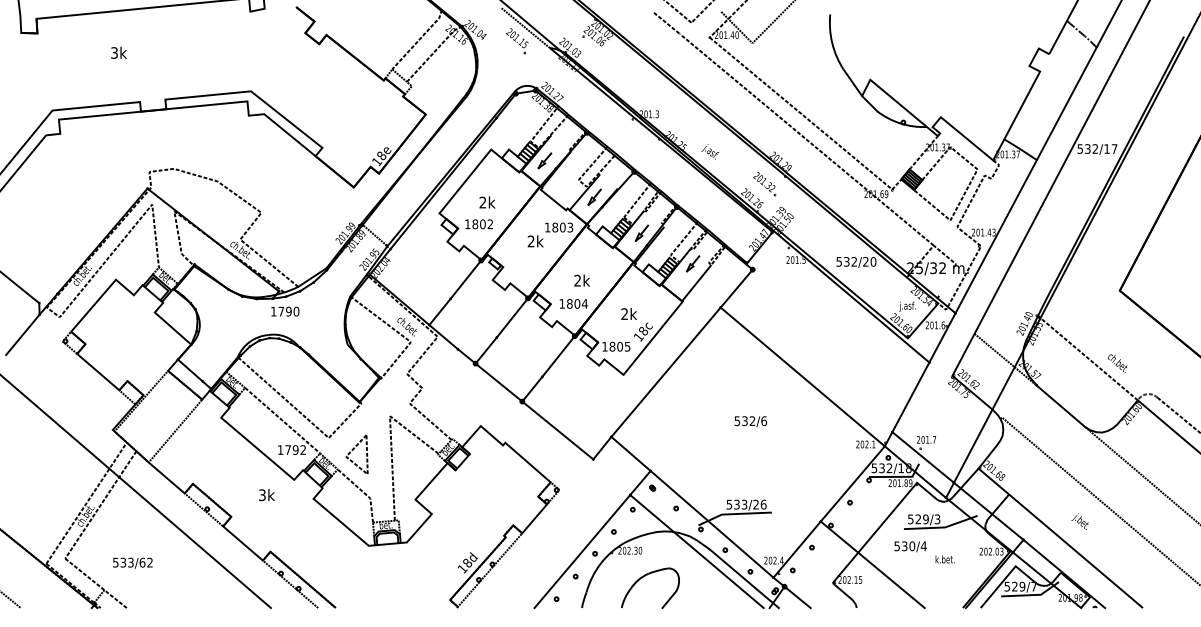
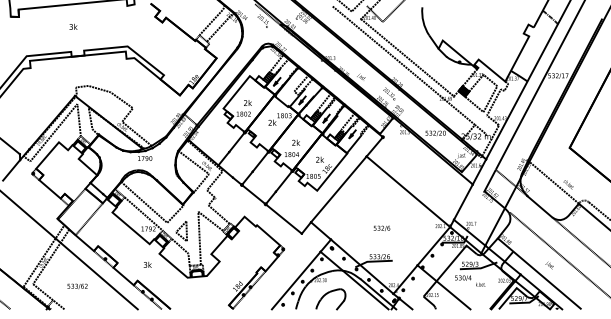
text: (118, 52) -> (73, 26), moved
text: (749, 421) -> (381, 228), moved
text: (266, 494) -> (147, 264), moved
text: (132, 563) -> (77, 286), moved

